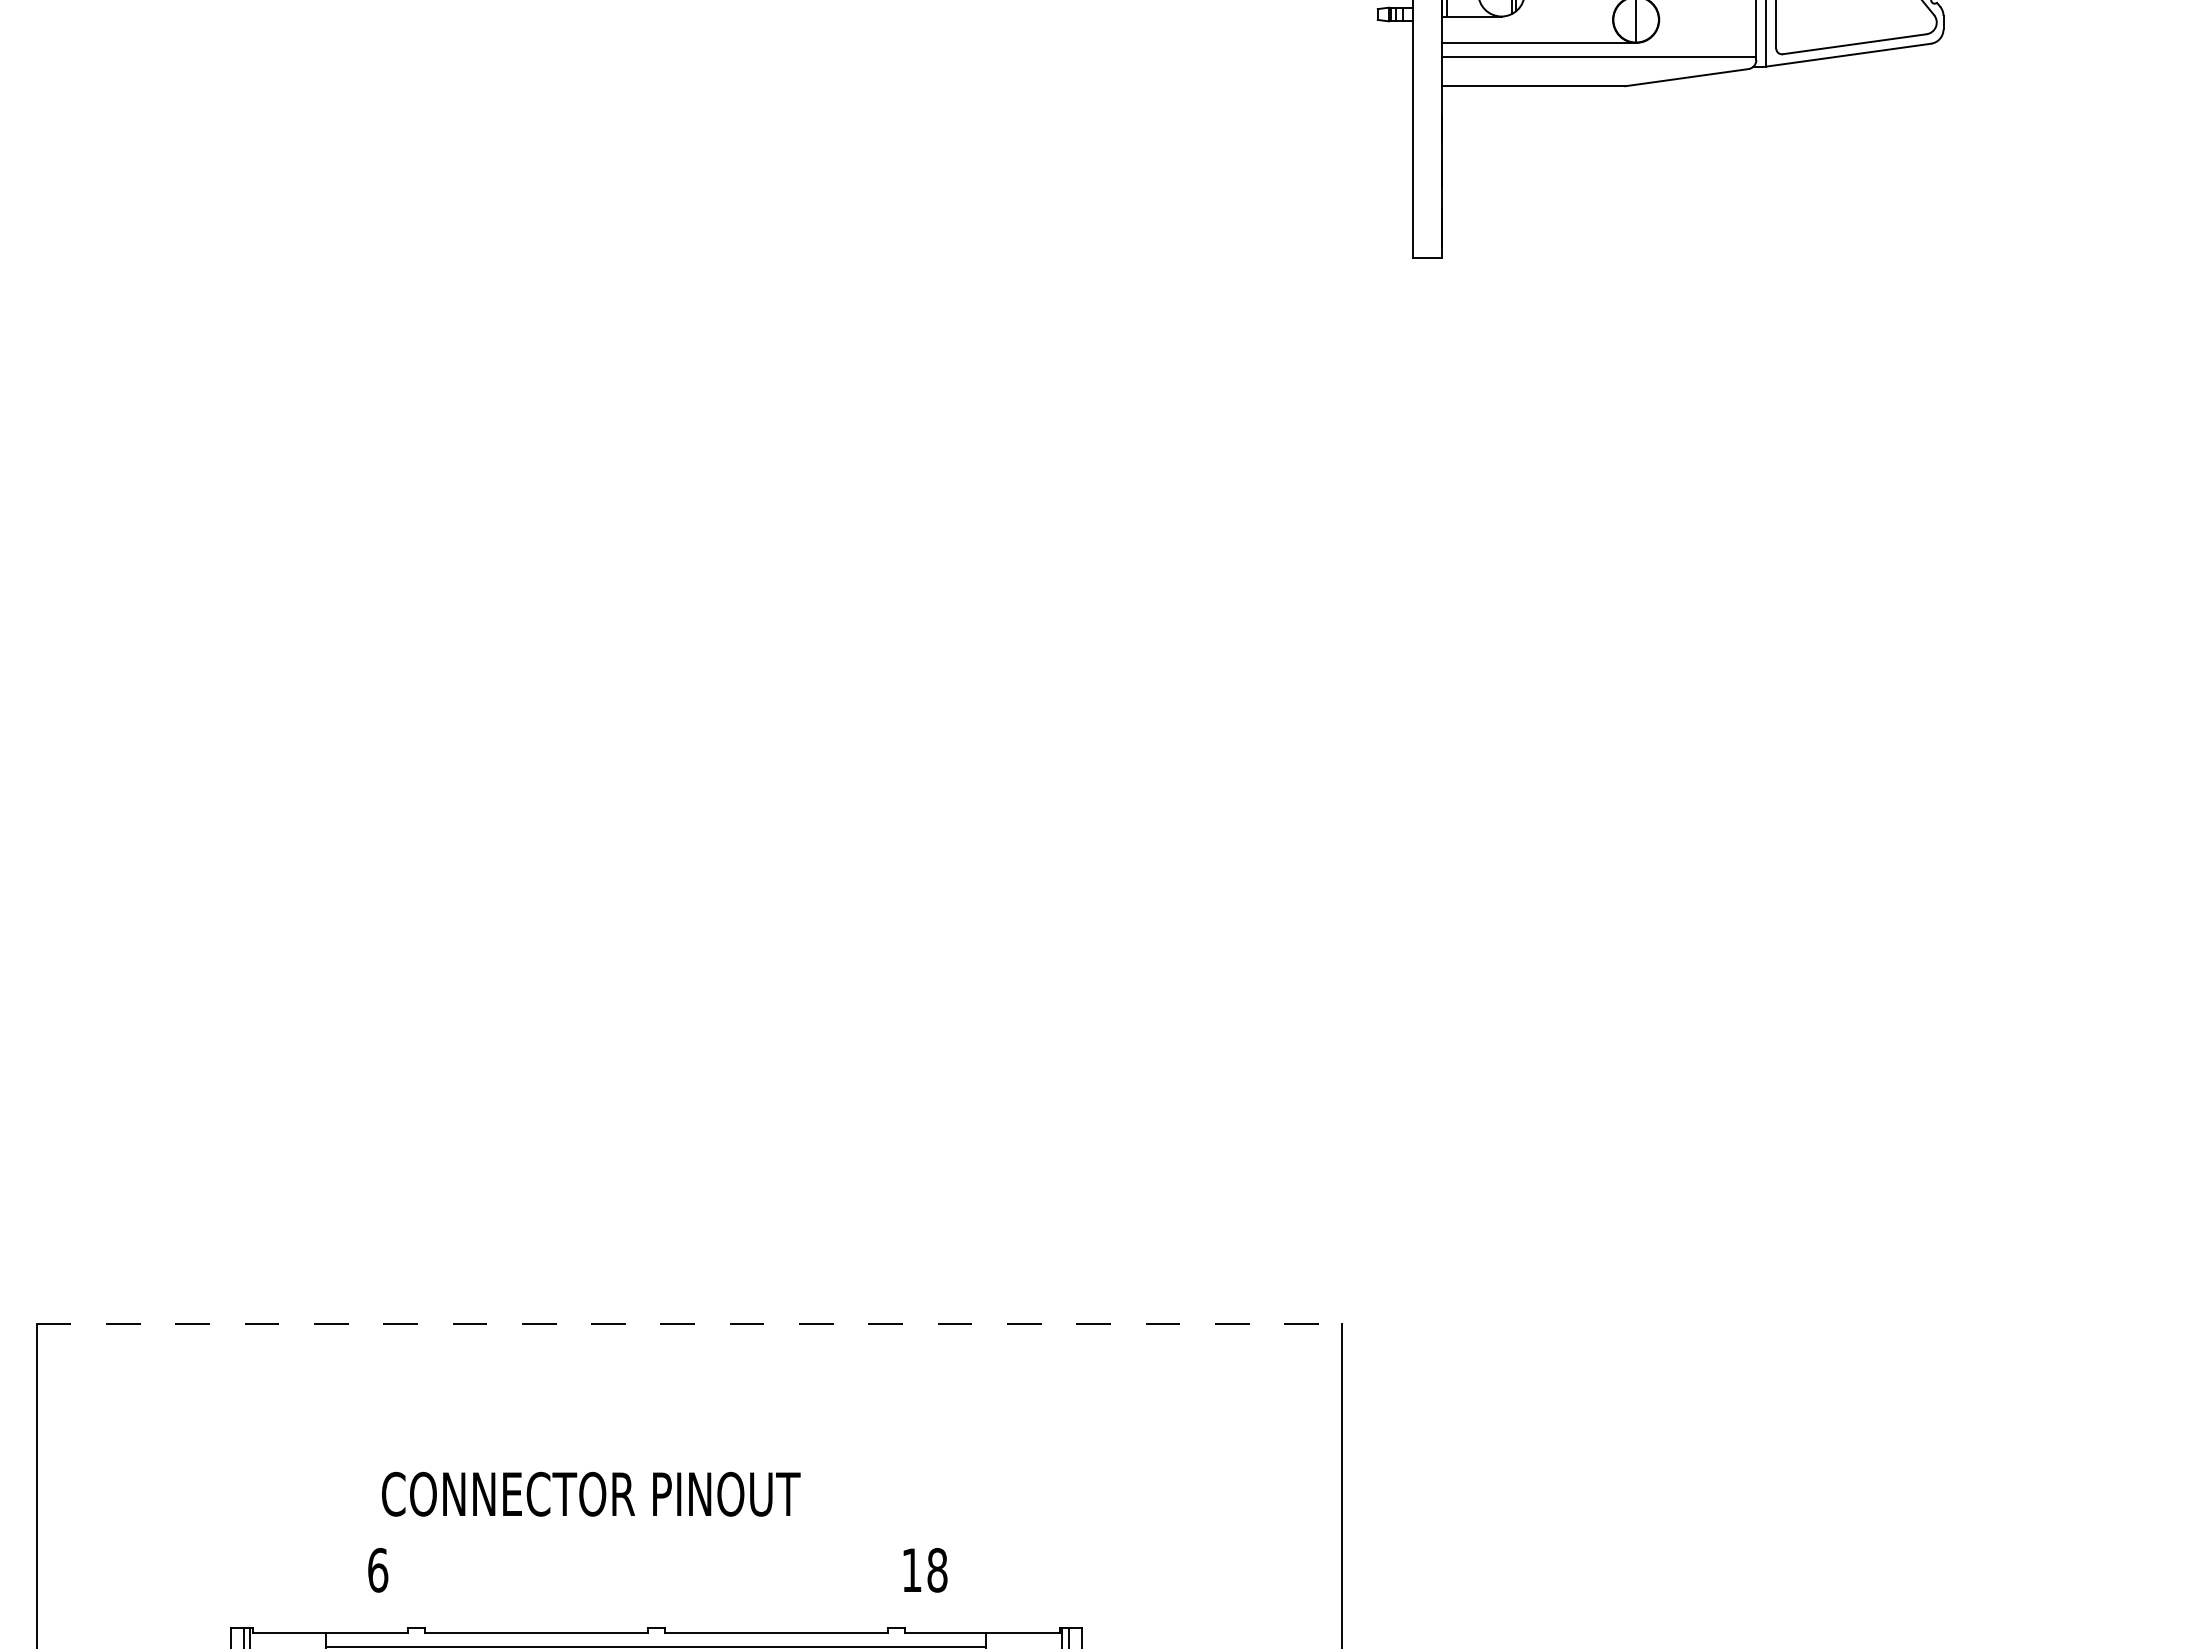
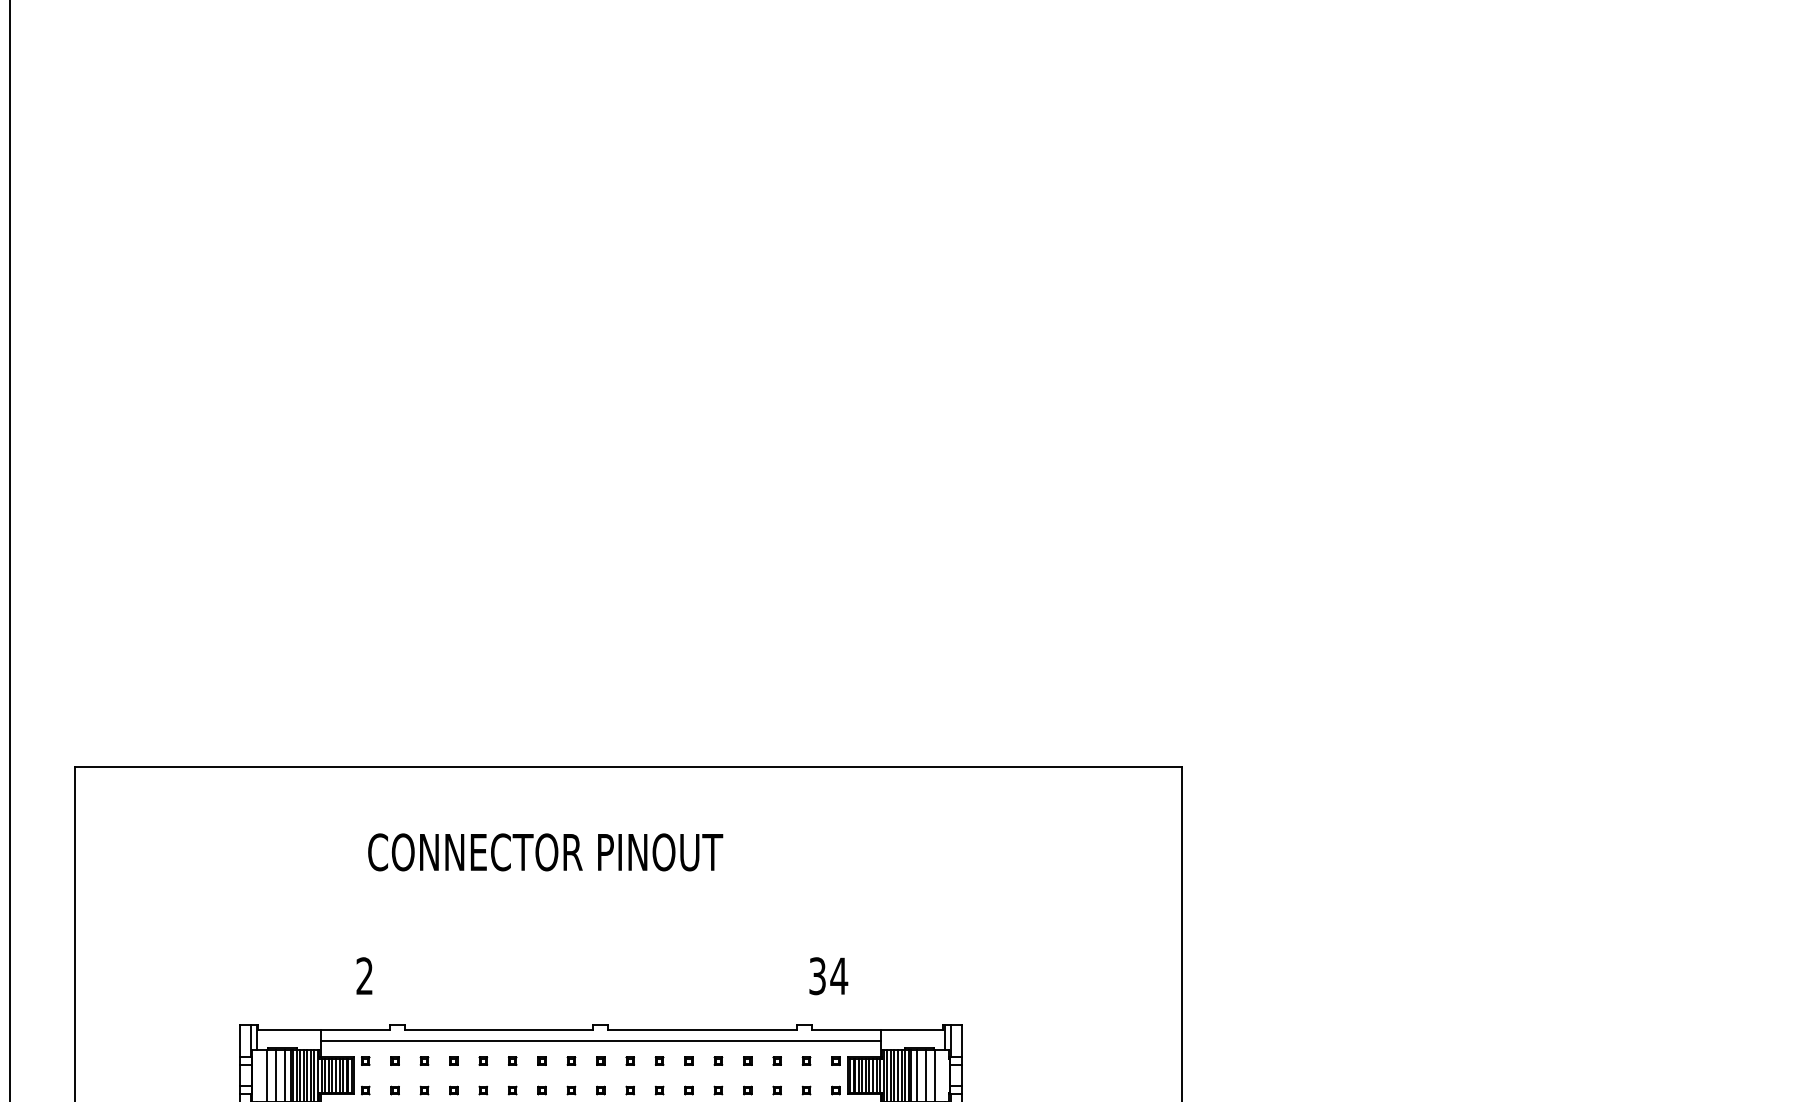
line: (689, 1323) -> (628, 766), dashed -> solid
text: (591, 1493) -> (545, 851), moved
text: (378, 1569) -> (365, 975), 6 -> 2
text: (924, 1569) -> (828, 975), 18 -> 34

